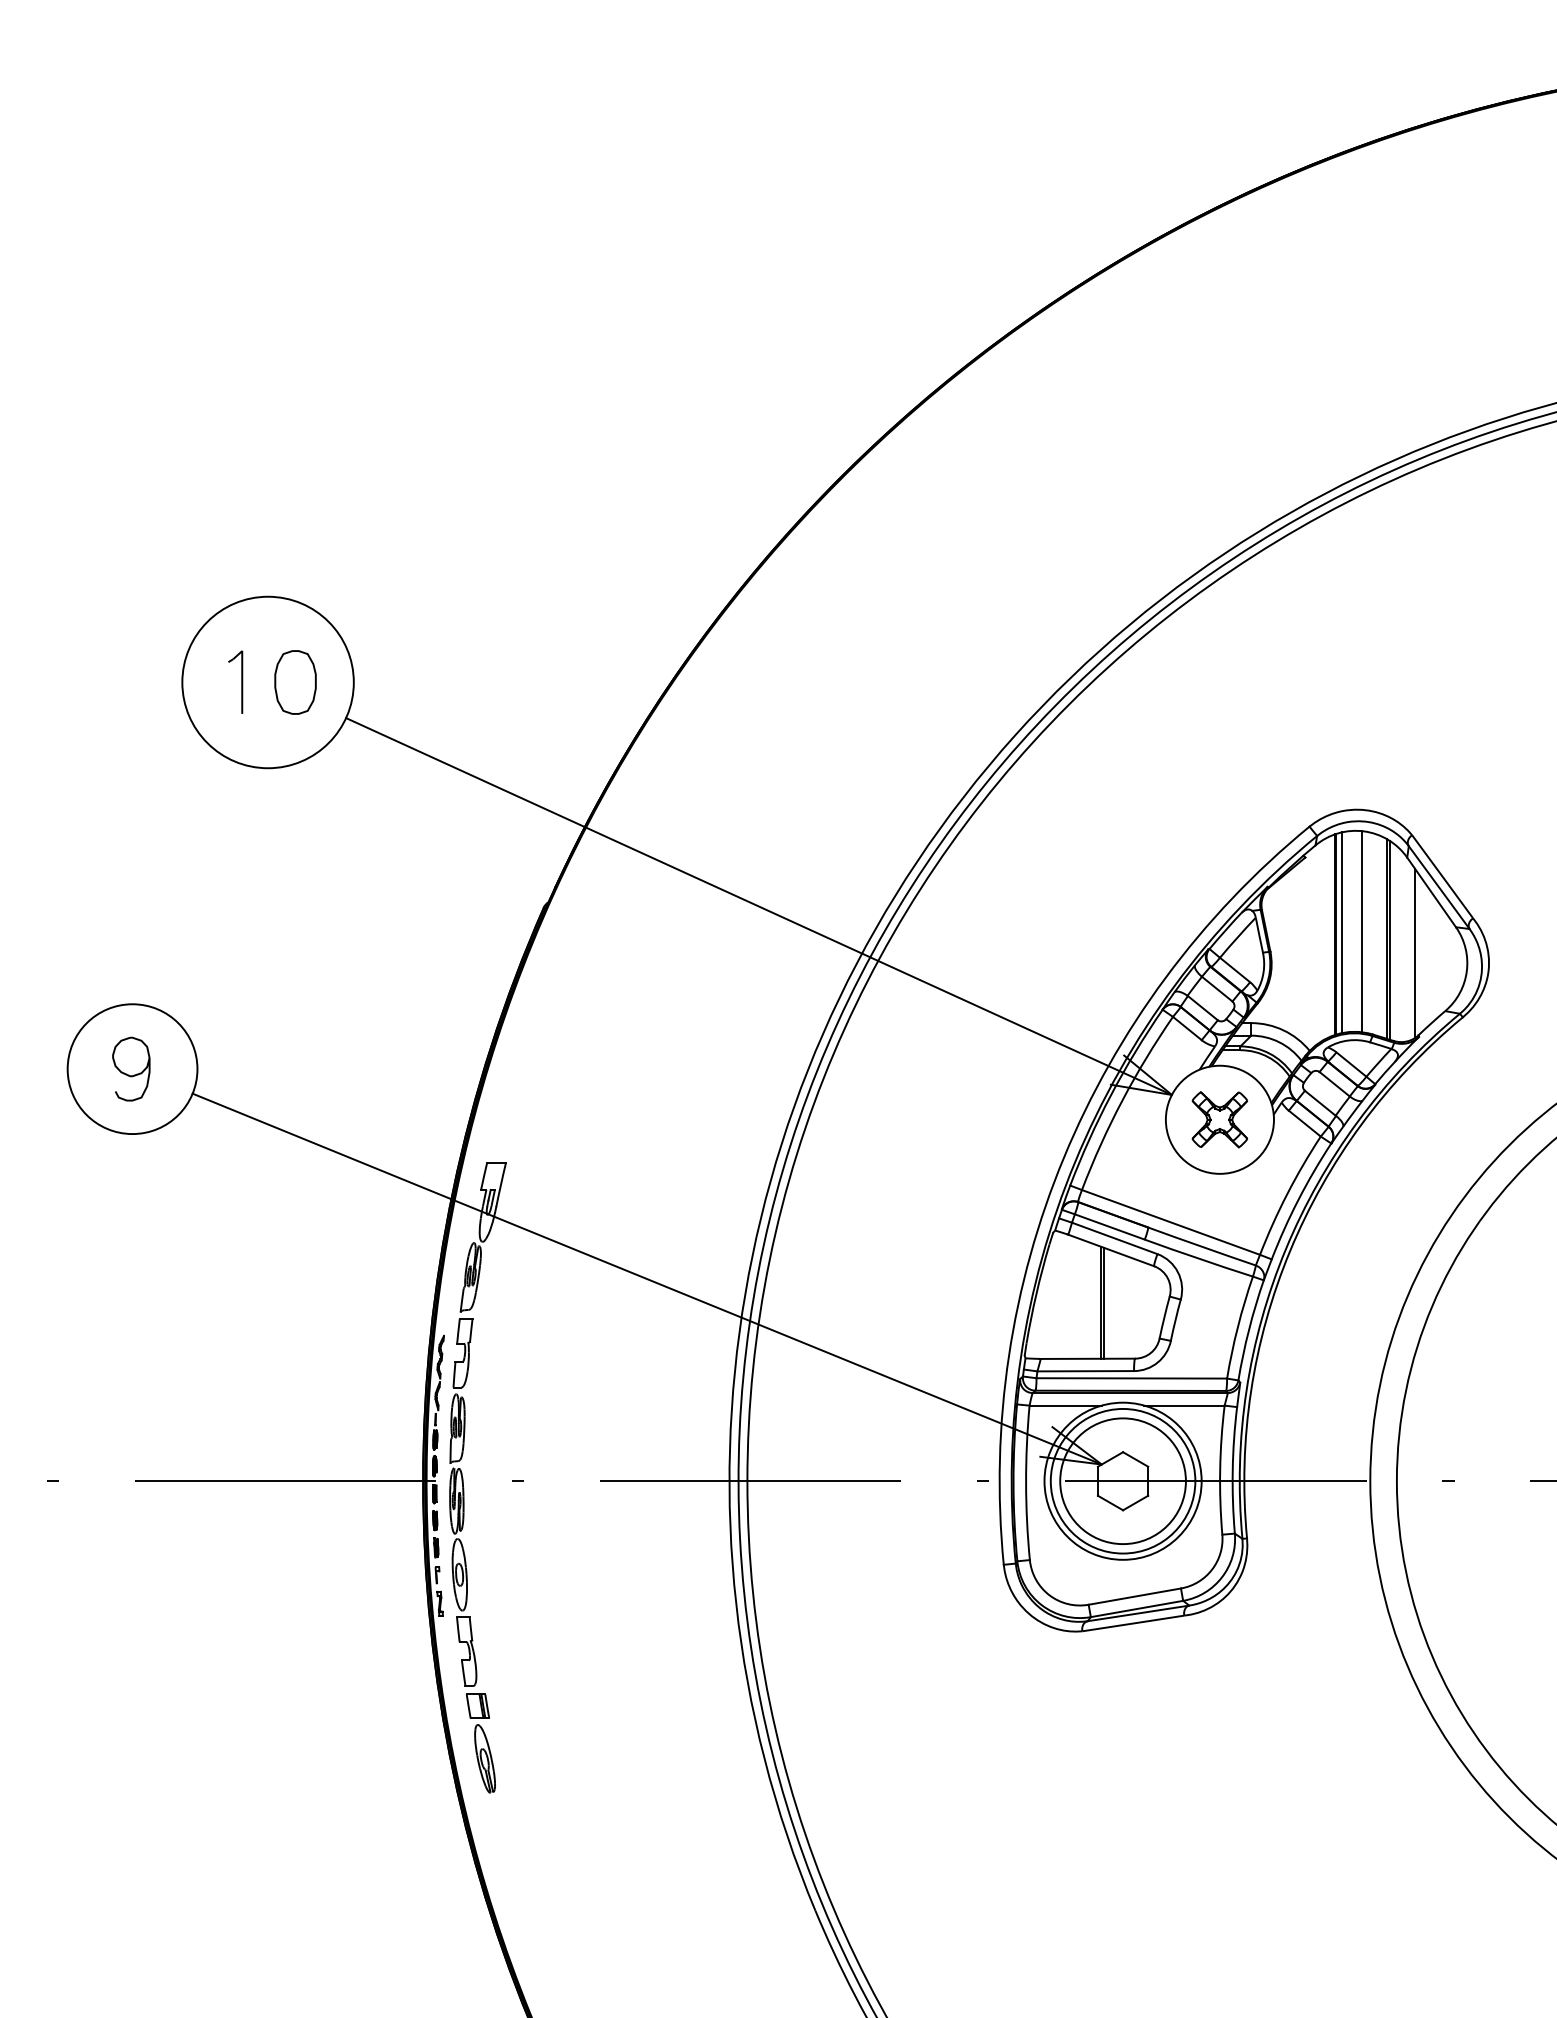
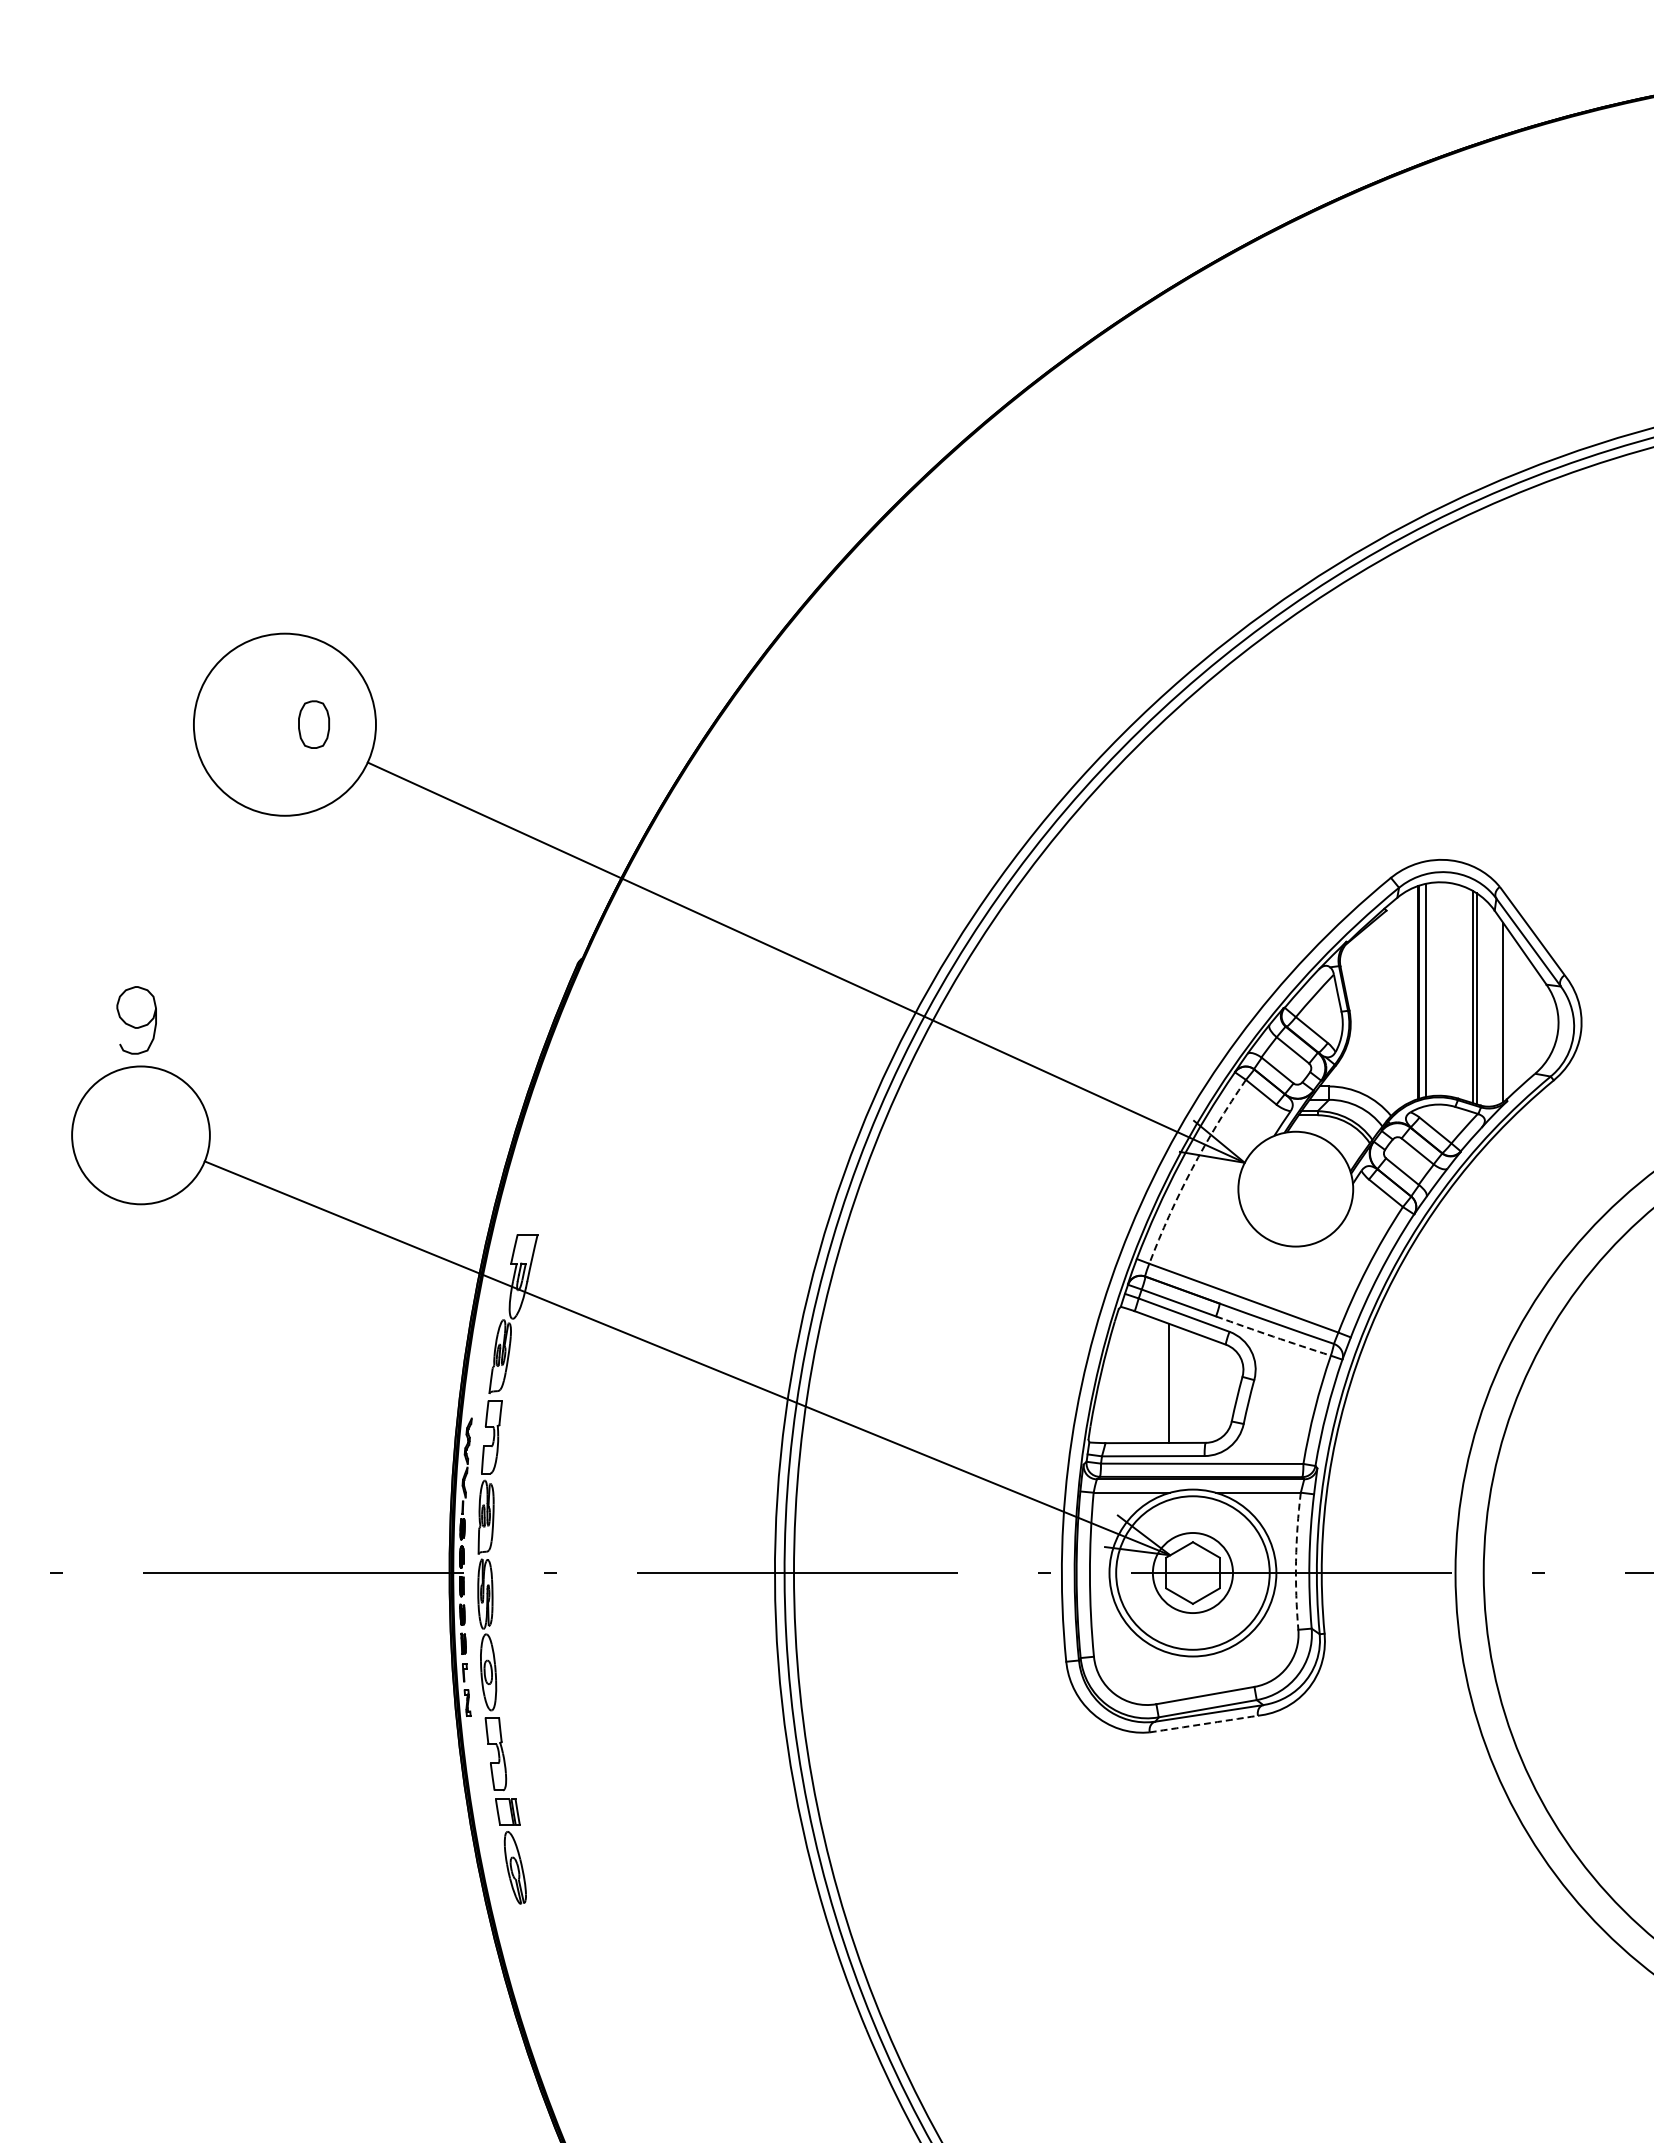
part: (235, 682) -> (250, 724), removed
part: (294, 682) -> (313, 724), size x0.7
line: (1361, 931) -> (1446, 989), removed
curve: (130, 1074) -> (135, 1026), moved
arc: (1122, 1100) -> (1192, 1168), solid -> dashed
part: (1219, 1119) -> (1295, 1188), removed
arc: (1198, 1258) -> (1273, 1336), solid -> dashed
line: (1103, 1302) -> (1172, 1383), removed
arc: (1220, 1470) -> (1296, 1561), solid -> dashed
circle: (1122, 1480) -> (1192, 1572), size x0.6
arc: (1133, 1623) -> (1203, 1724), solid -> dashed

